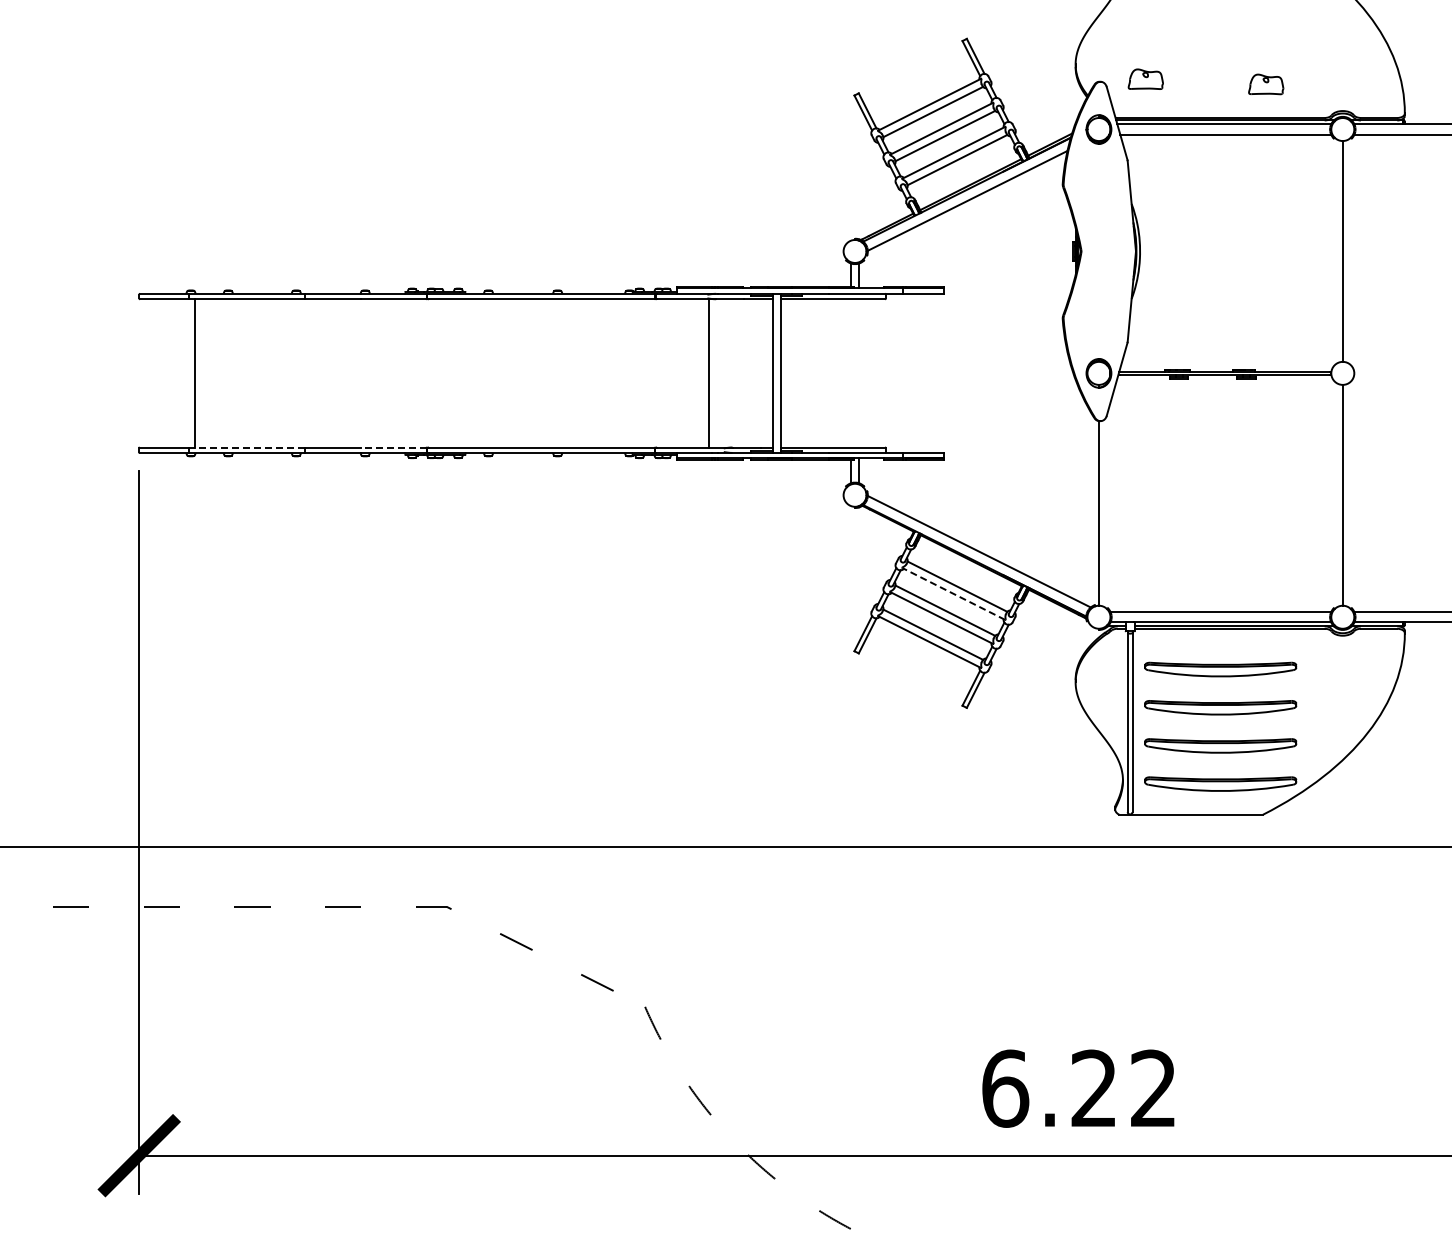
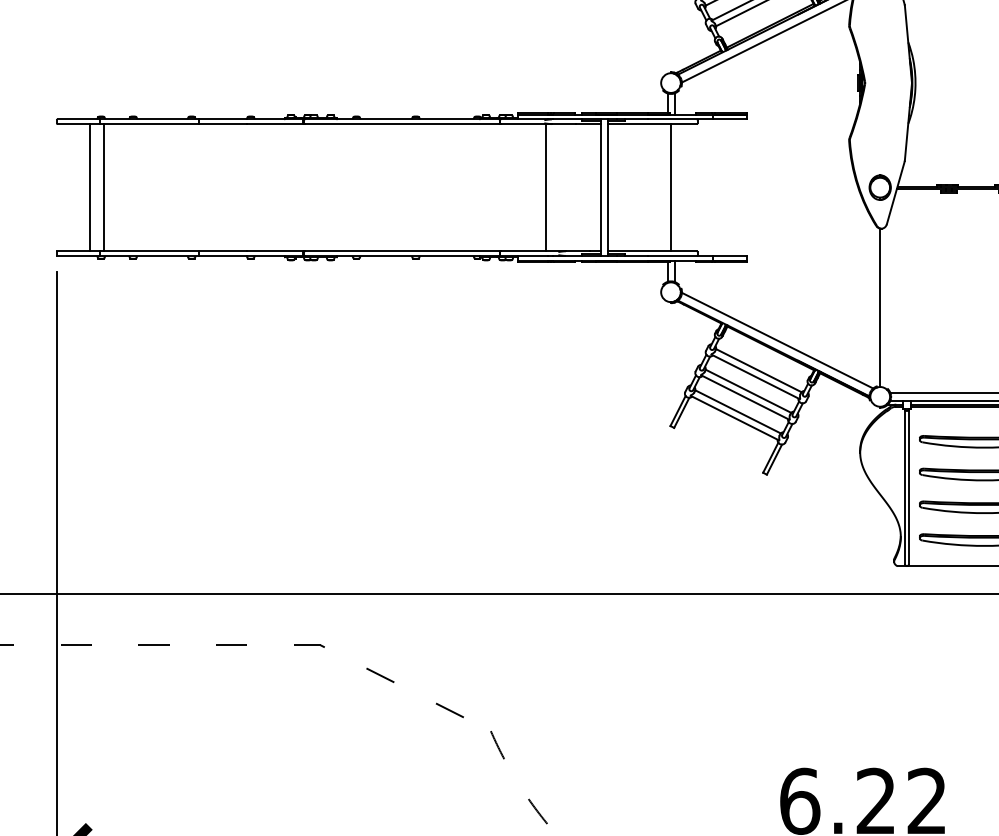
line: (178, 373) -> (90, 187), added
line: (855, 373) -> (671, 187), added
line: (247, 447) -> (149, 251), dashed -> solid
line: (393, 447) -> (275, 251), dashed -> solid
line: (953, 593) -> (755, 376), dashed -> solid

